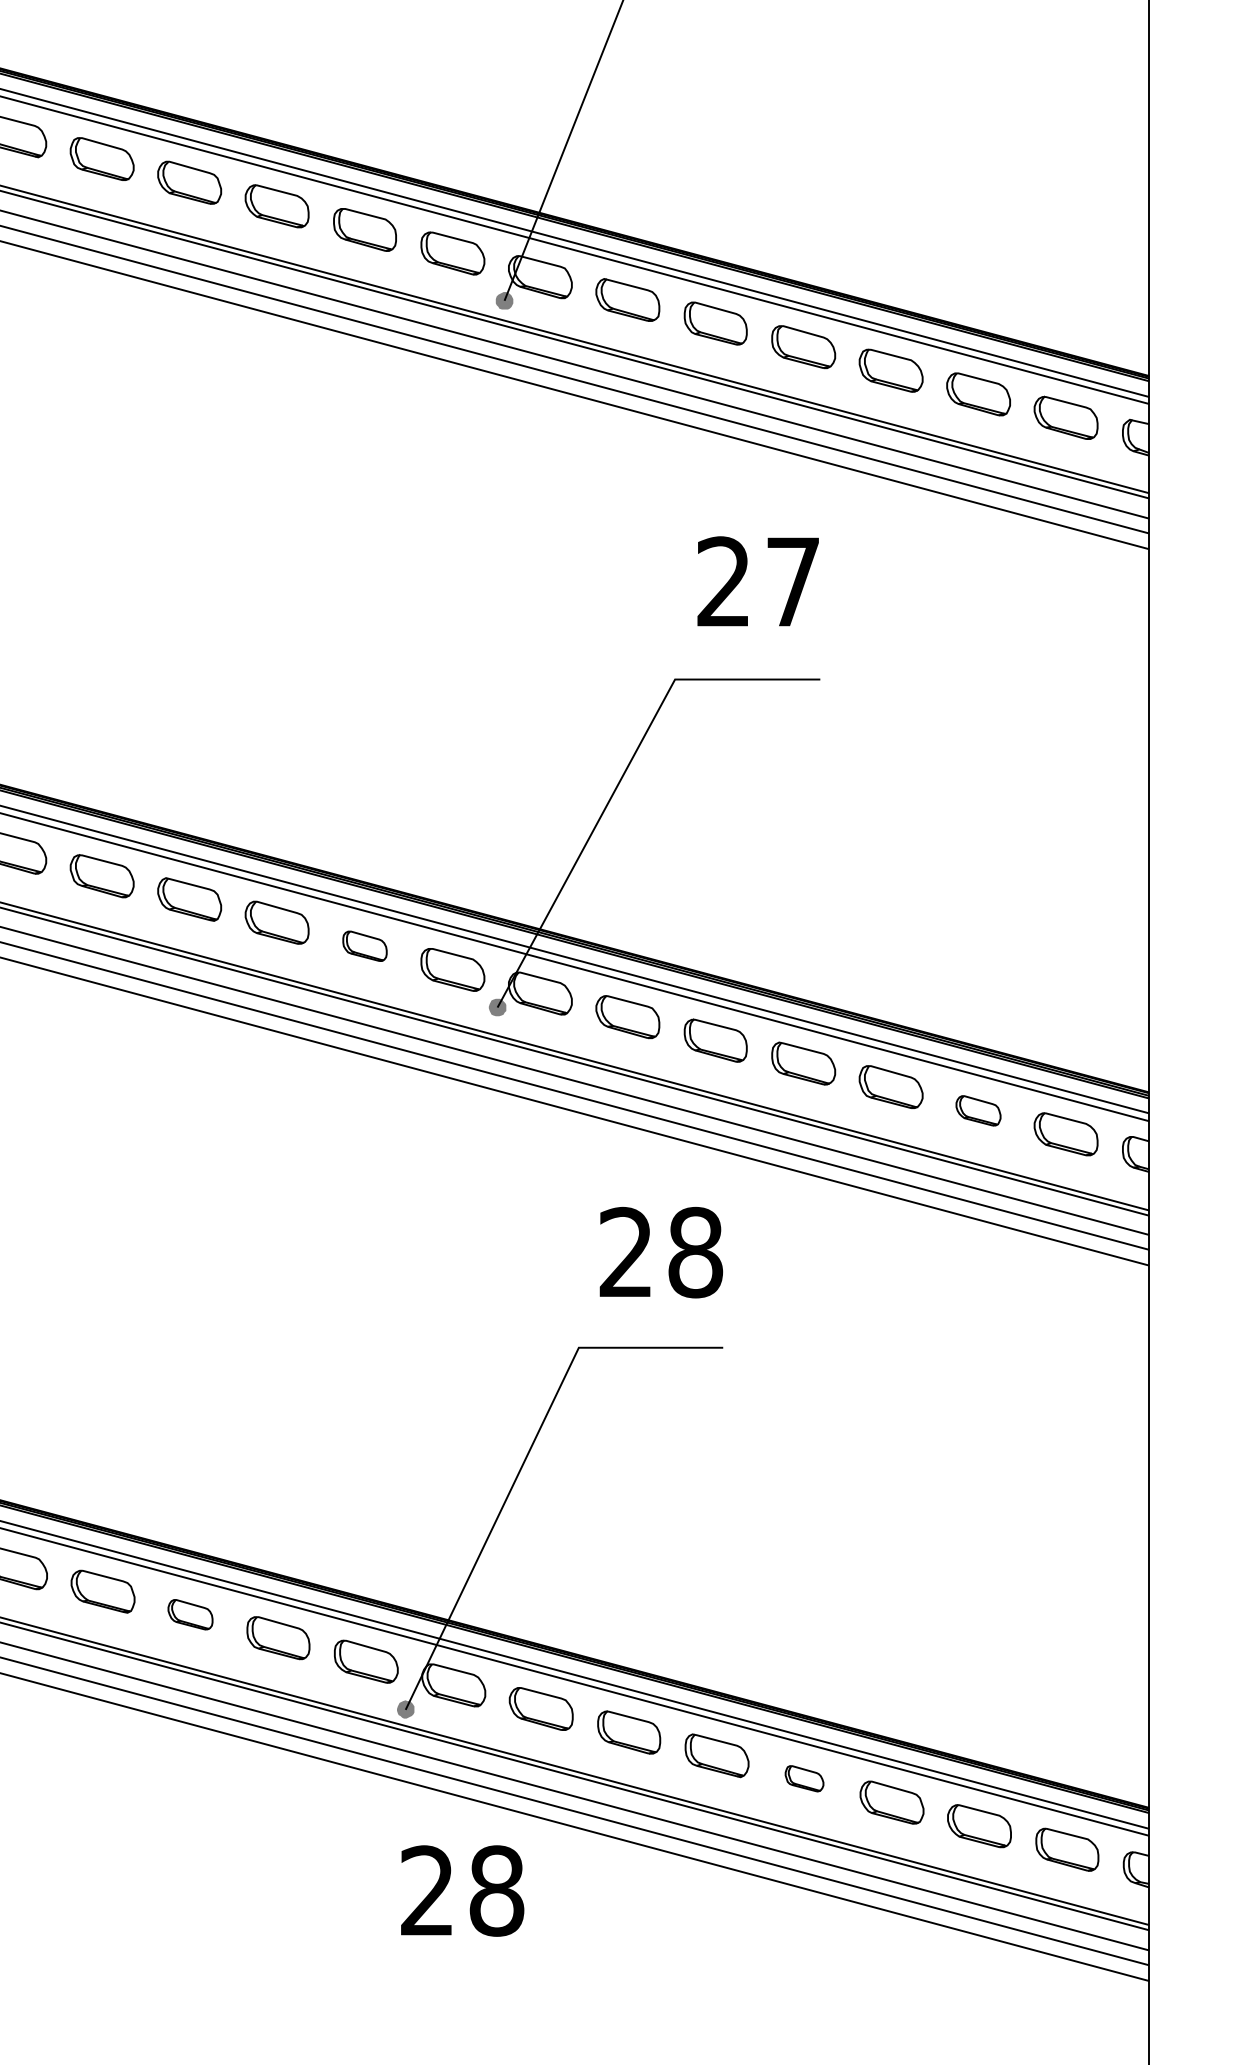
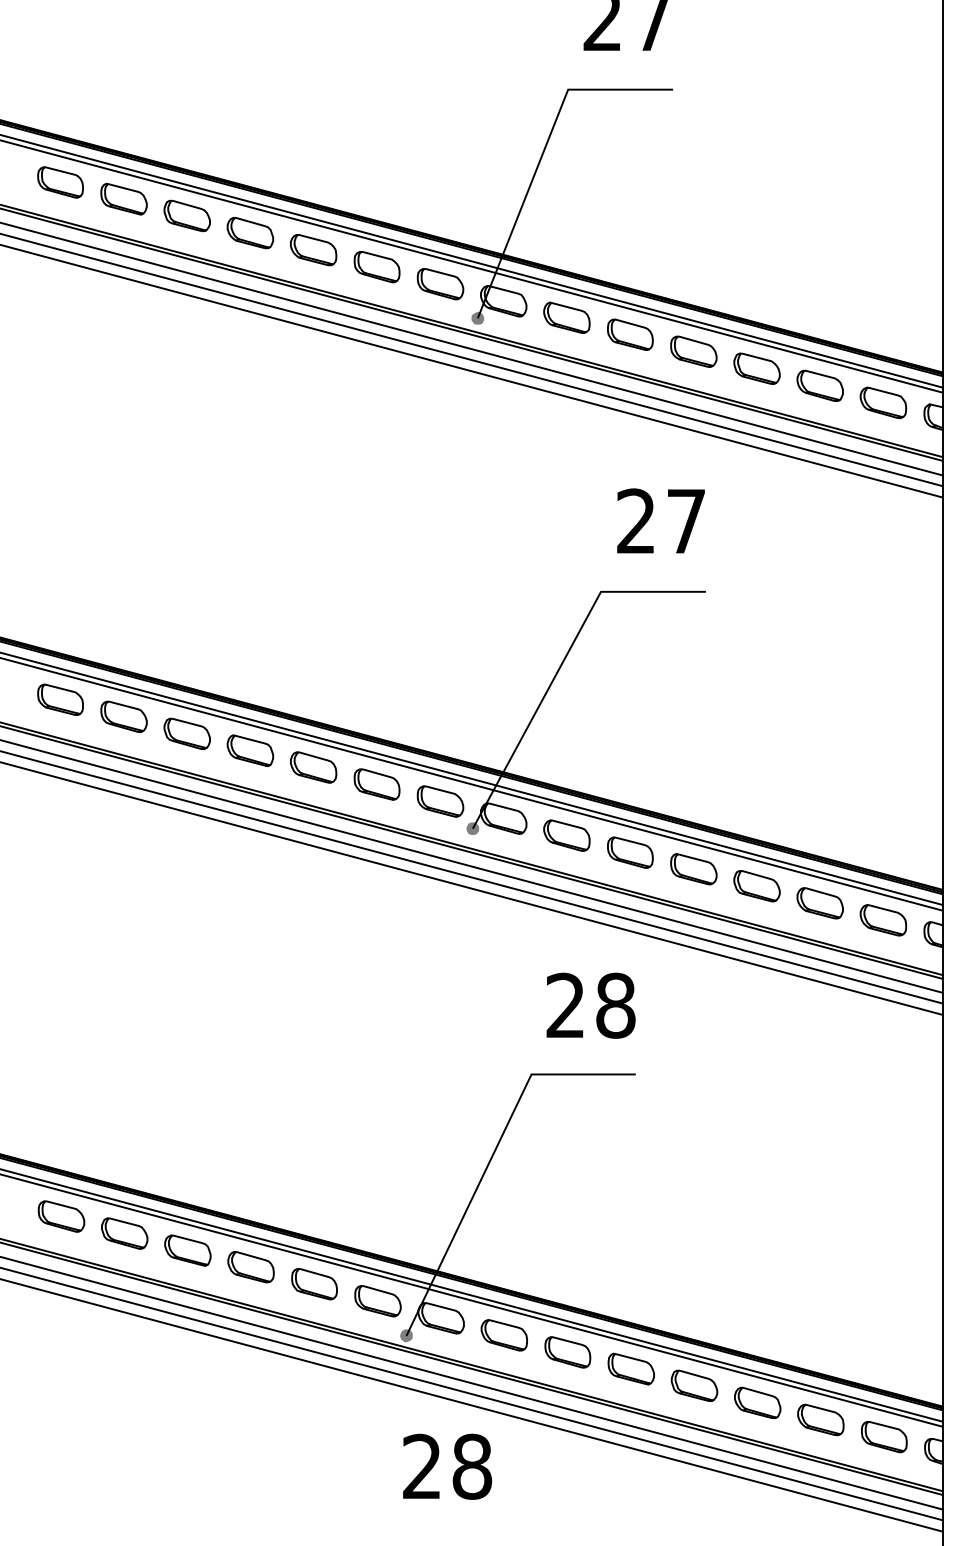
part: (364, 946) -> (376, 784), size x1.43
part: (977, 1111) -> (819, 903), size x1.43
part: (189, 1615) -> (250, 1267), size x1.43
part: (804, 1778) -> (694, 1385), size x1.67

